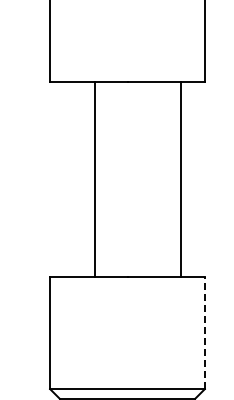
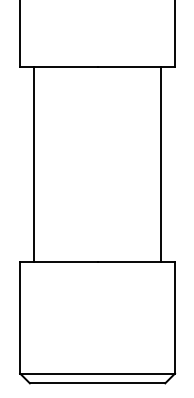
line: (95, 179) -> (34, 164), moved
line: (180, 179) -> (160, 164), moved
line: (204, 333) -> (174, 318), dashed -> solid

